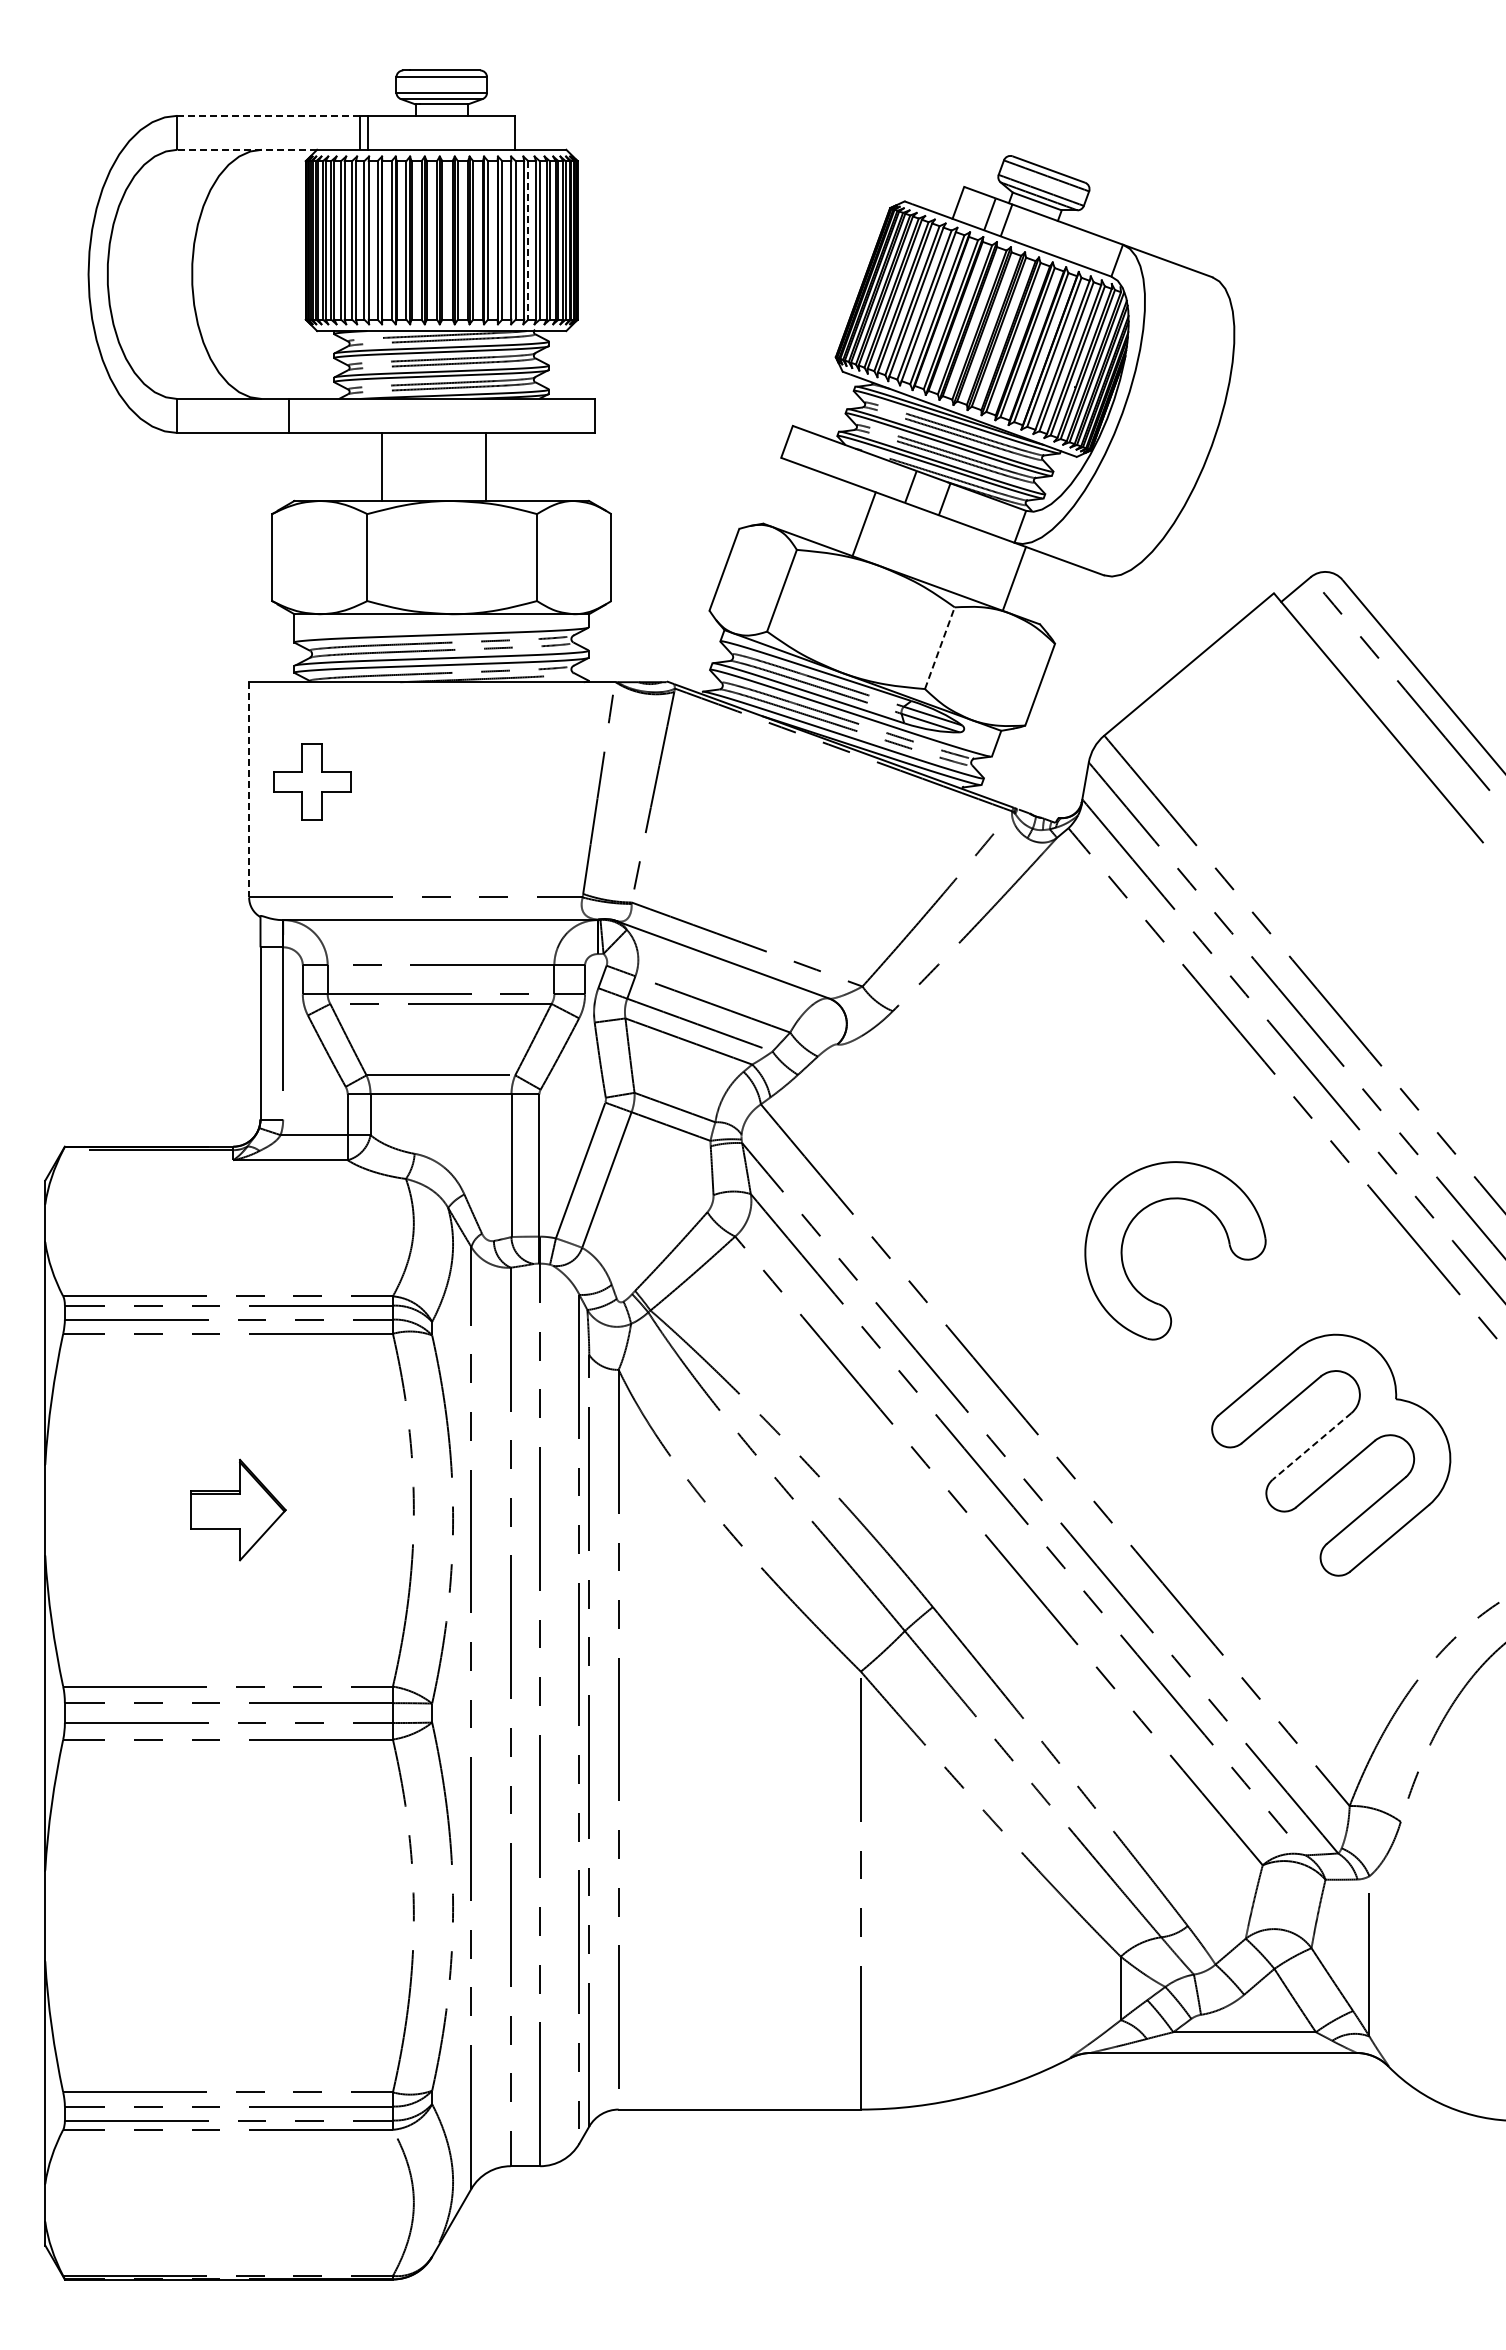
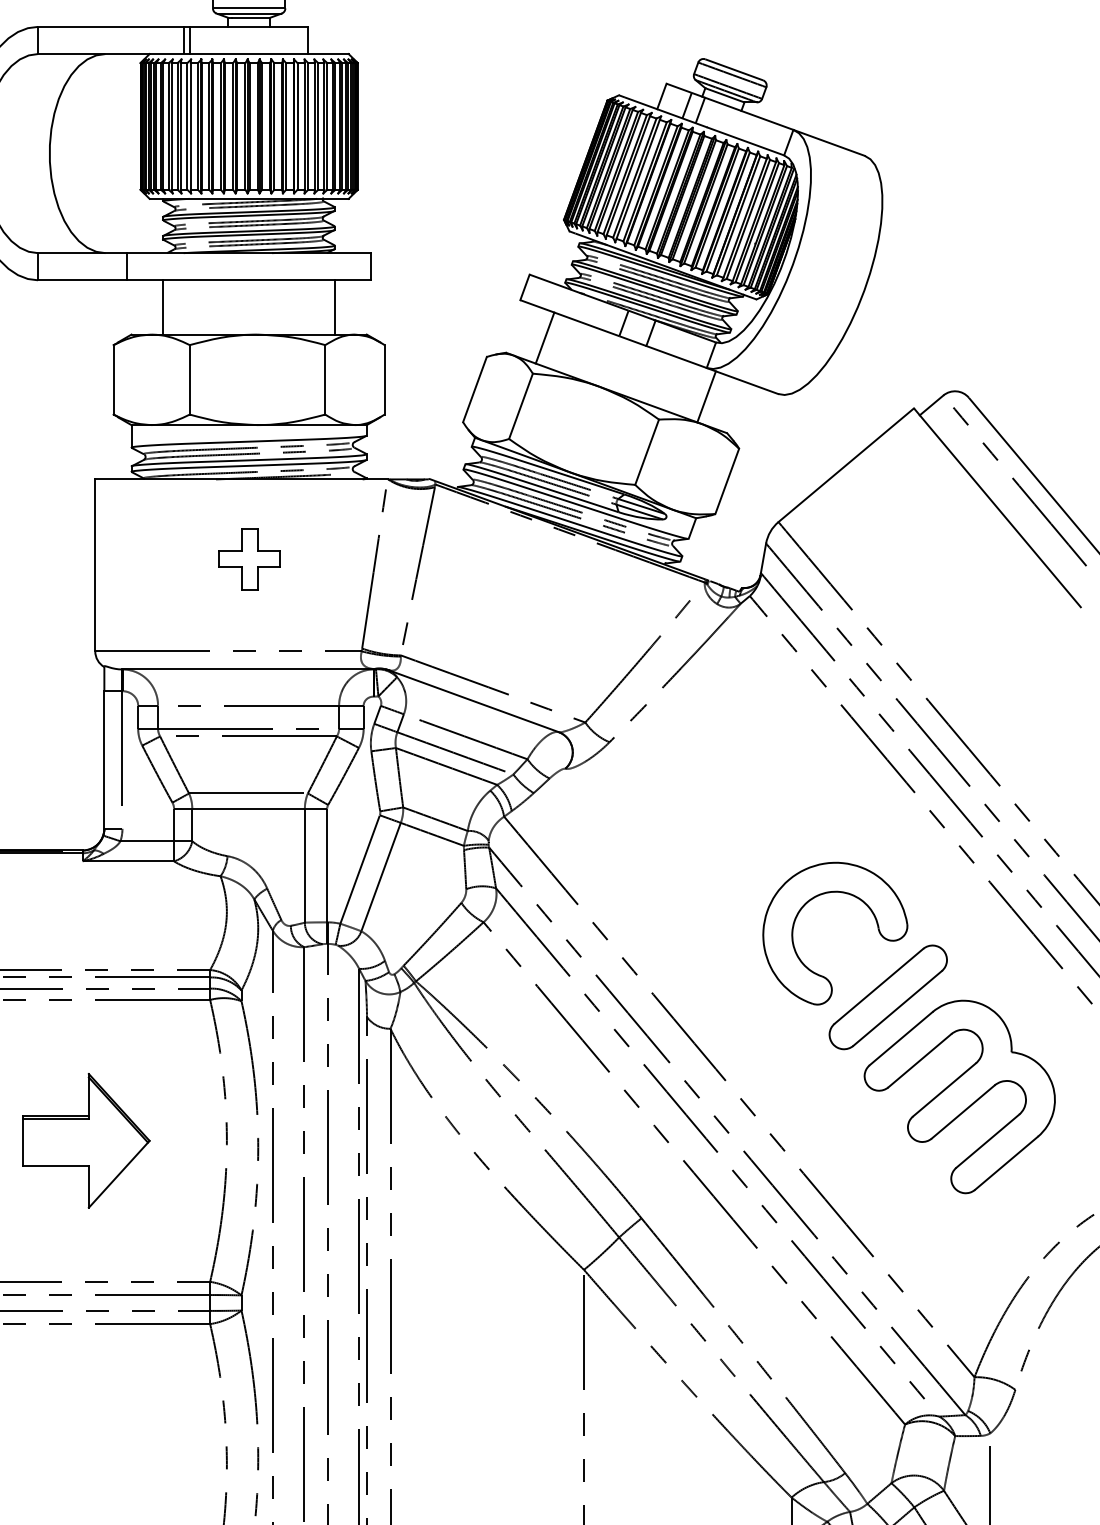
line: (268, 115) -> (110, 26), dashed -> solid
line: (247, 149) -> (93, 53), dashed -> solid
line: (528, 240) -> (318, 126), dashed -> solid
line: (382, 466) -> (163, 307), moved
line: (486, 466) -> (335, 307), moved
line: (863, 524) -> (544, 338), moved
line: (940, 647) -> (647, 451), dashed -> solid
part: (312, 781) -> (249, 558), moved
line: (249, 789) -> (95, 565), dashed -> solid
part: (1241, 1330) -> (888, 997), added
line: (1312, 1446) -> (944, 1090), dashed -> solid
part: (238, 1509) -> (86, 1140), size x1.67

